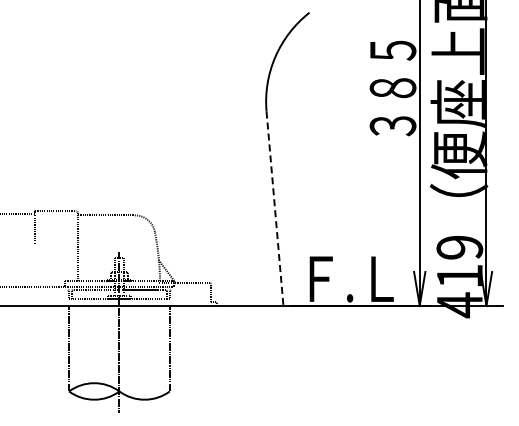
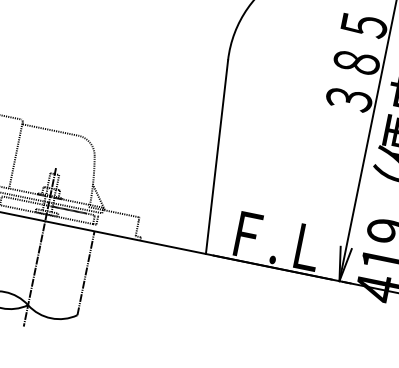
line: (275, 209) -> (217, 157), dashed -> solid

